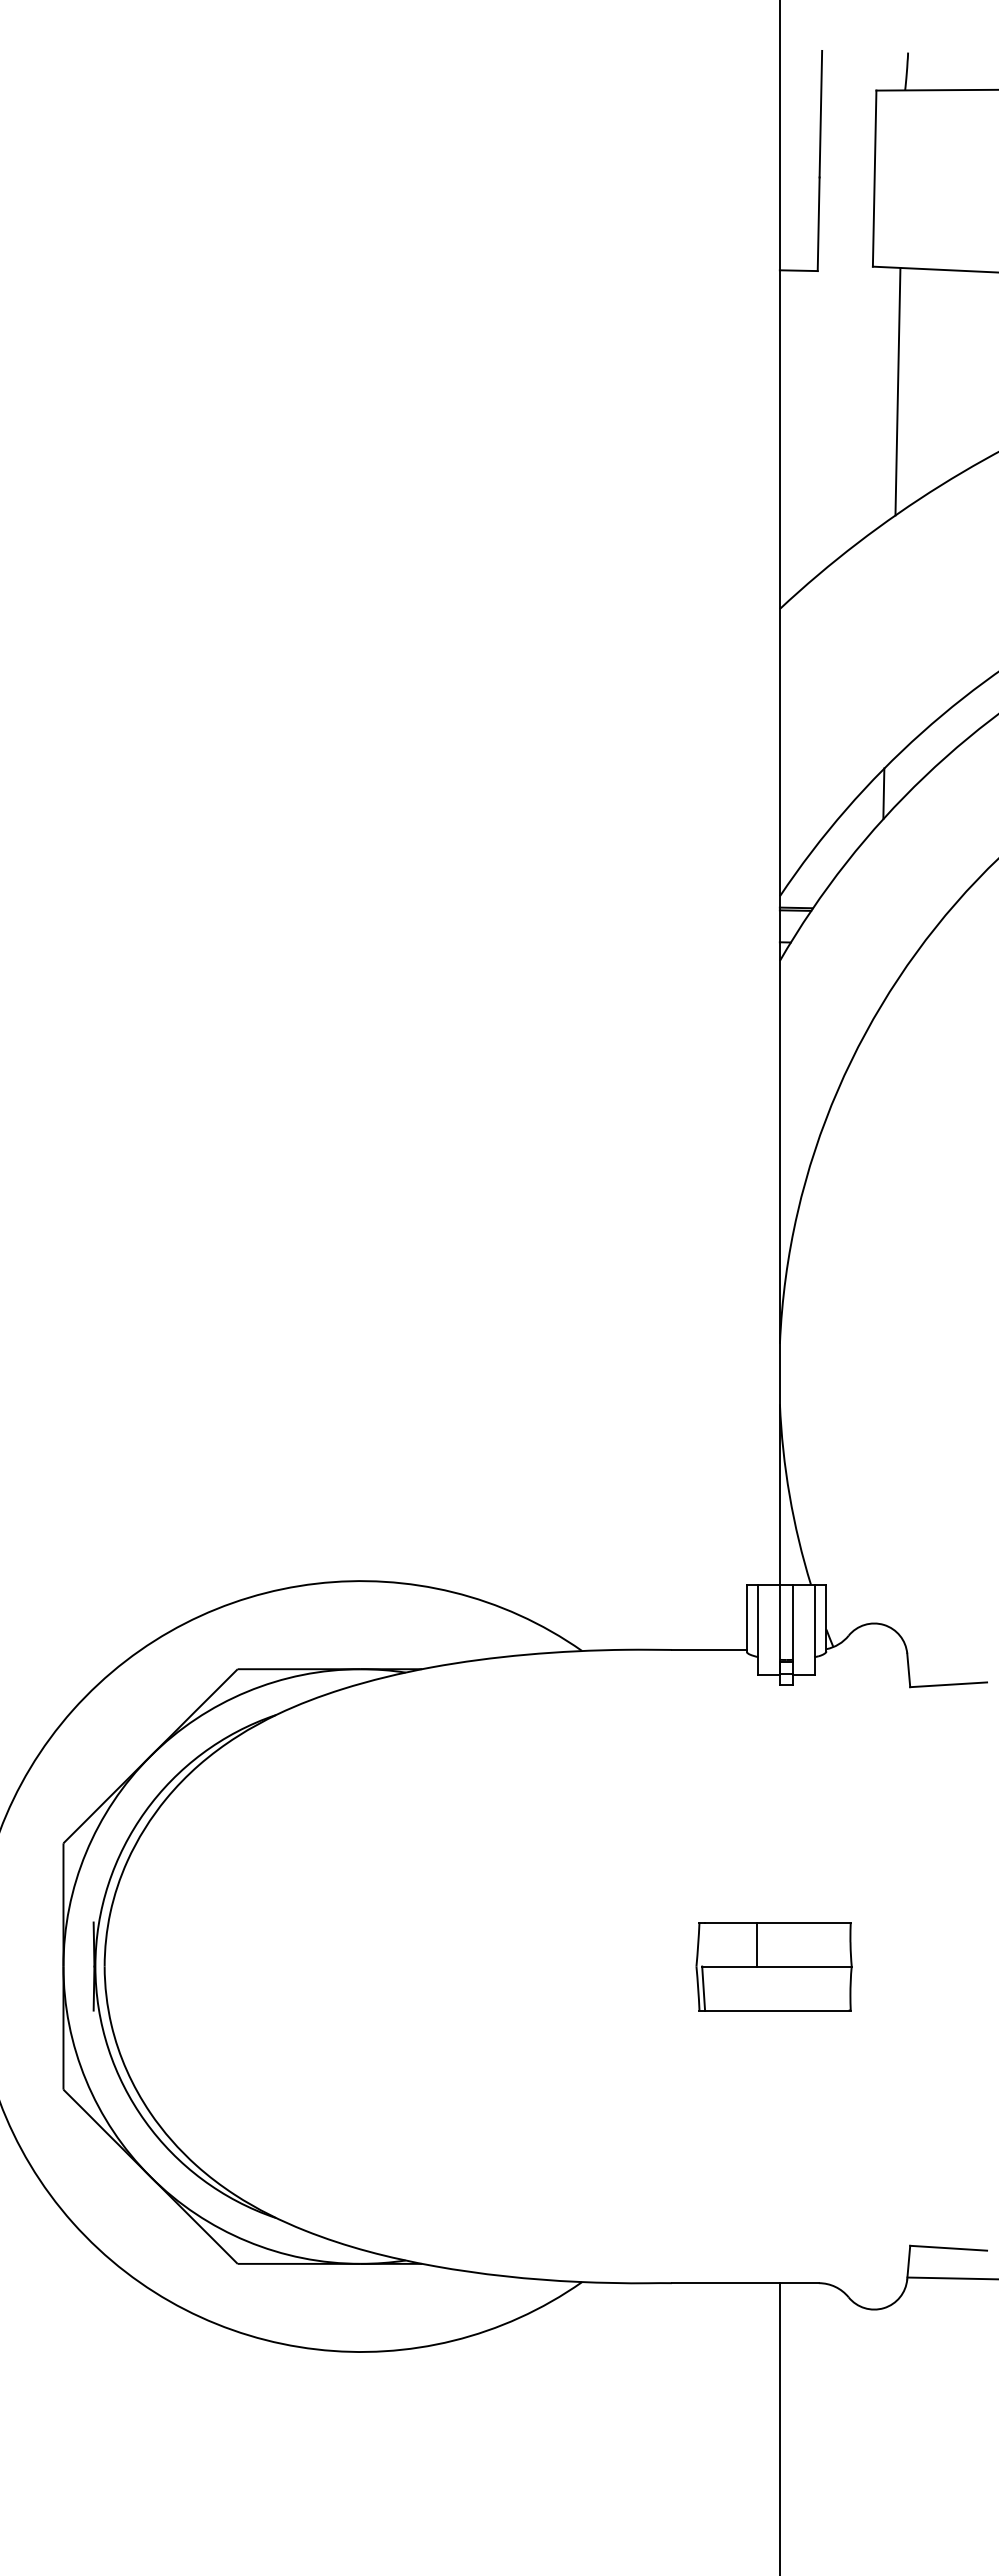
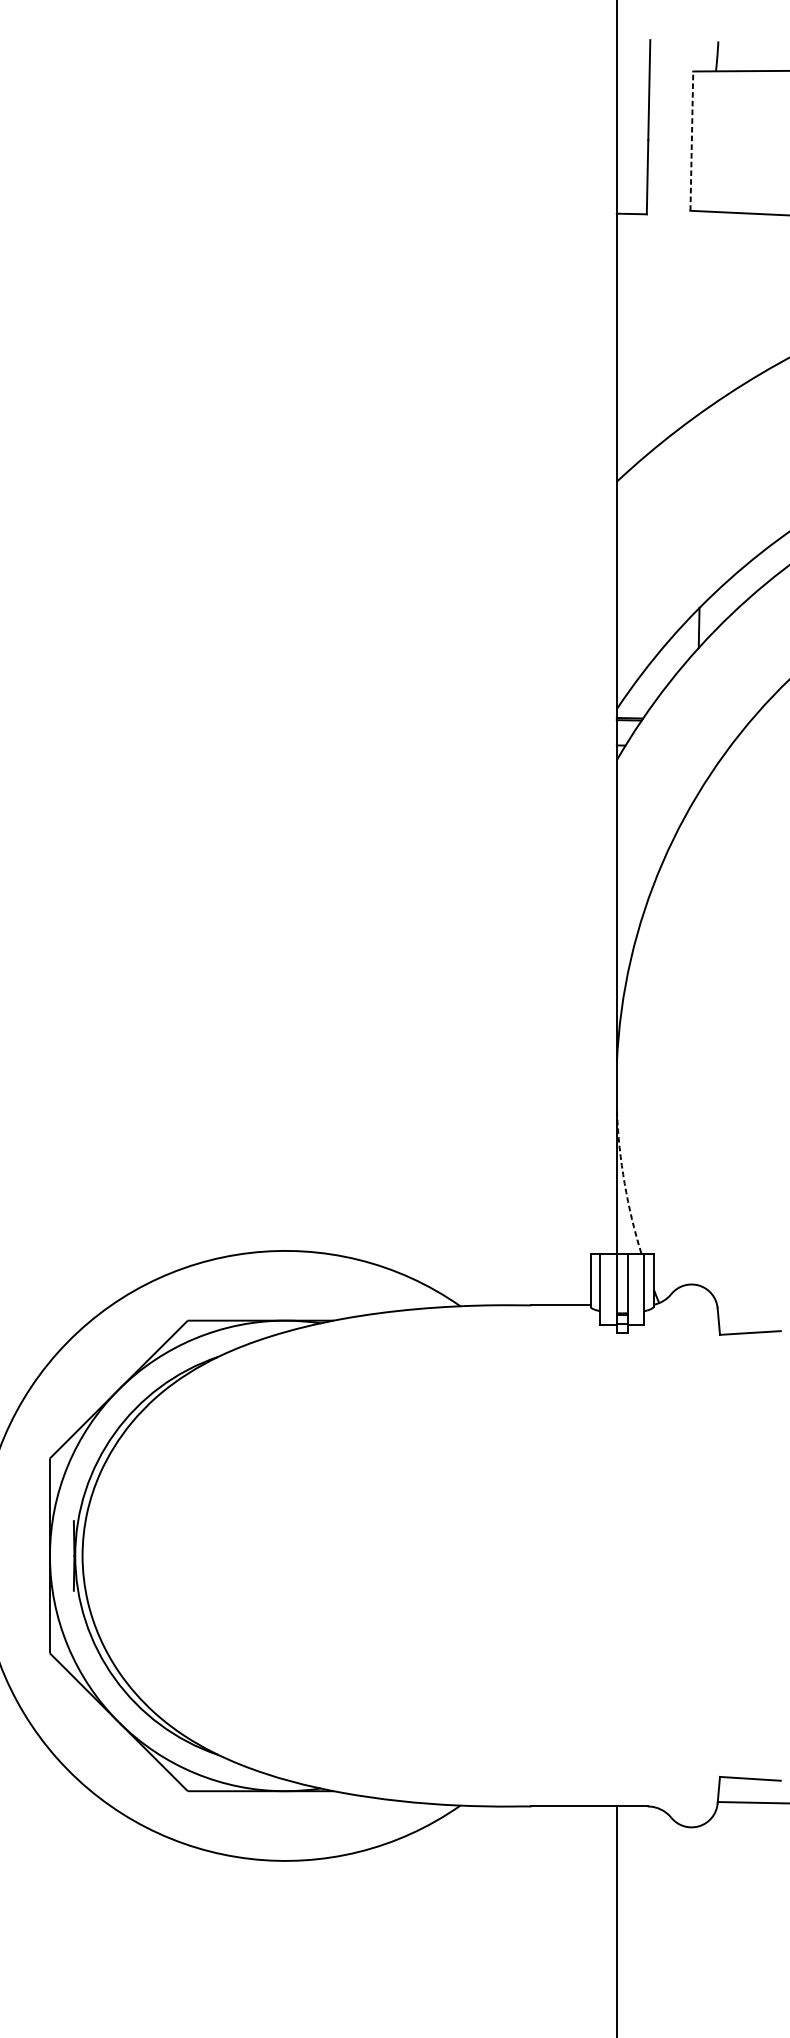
line: (874, 178) -> (691, 141), solid -> dashed
line: (897, 391) -> (709, 309), removed
arc: (789, 1495) -> (624, 1183), solid -> dashed
part: (773, 1966) -> (611, 1555), removed

